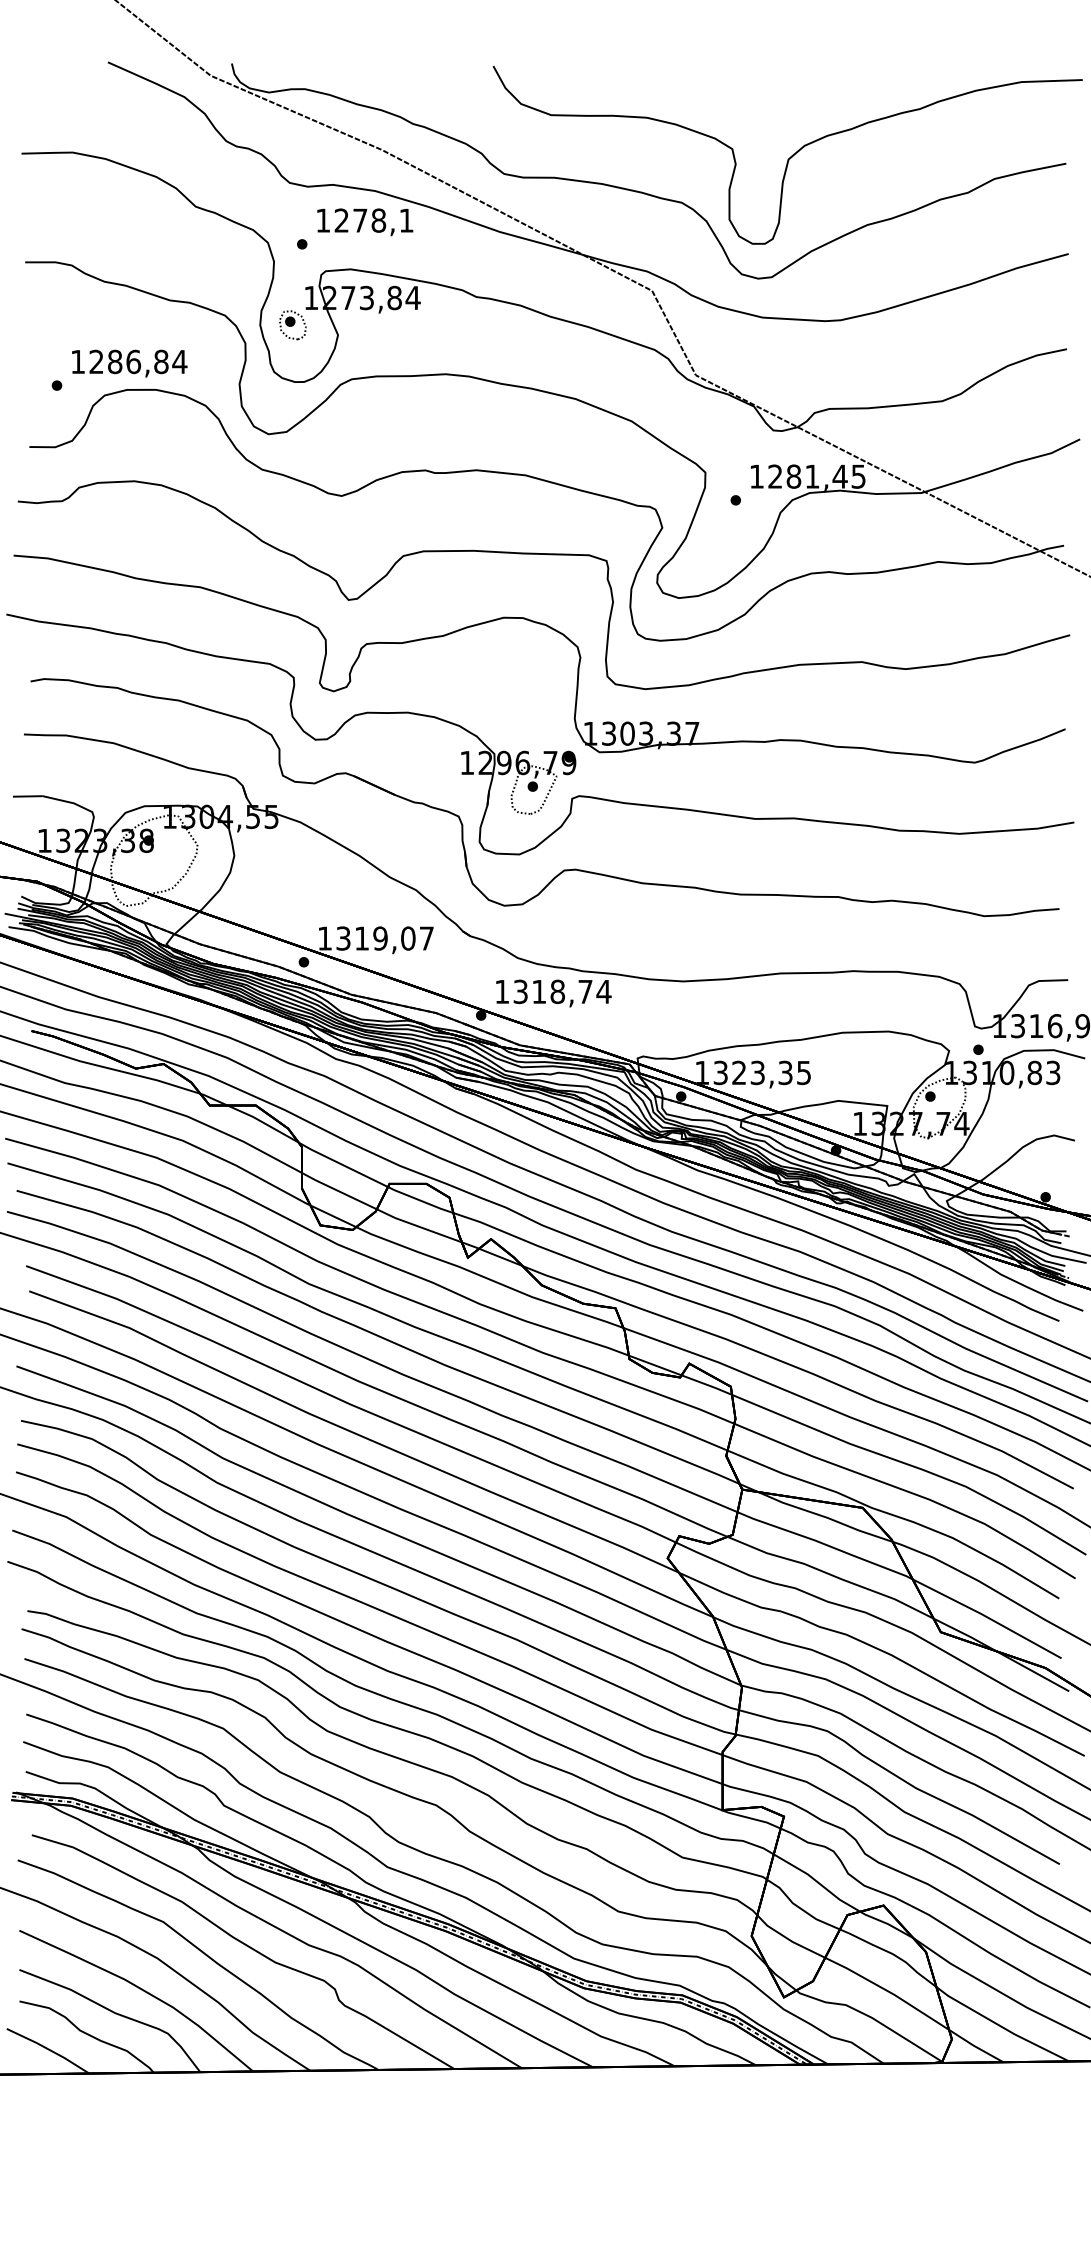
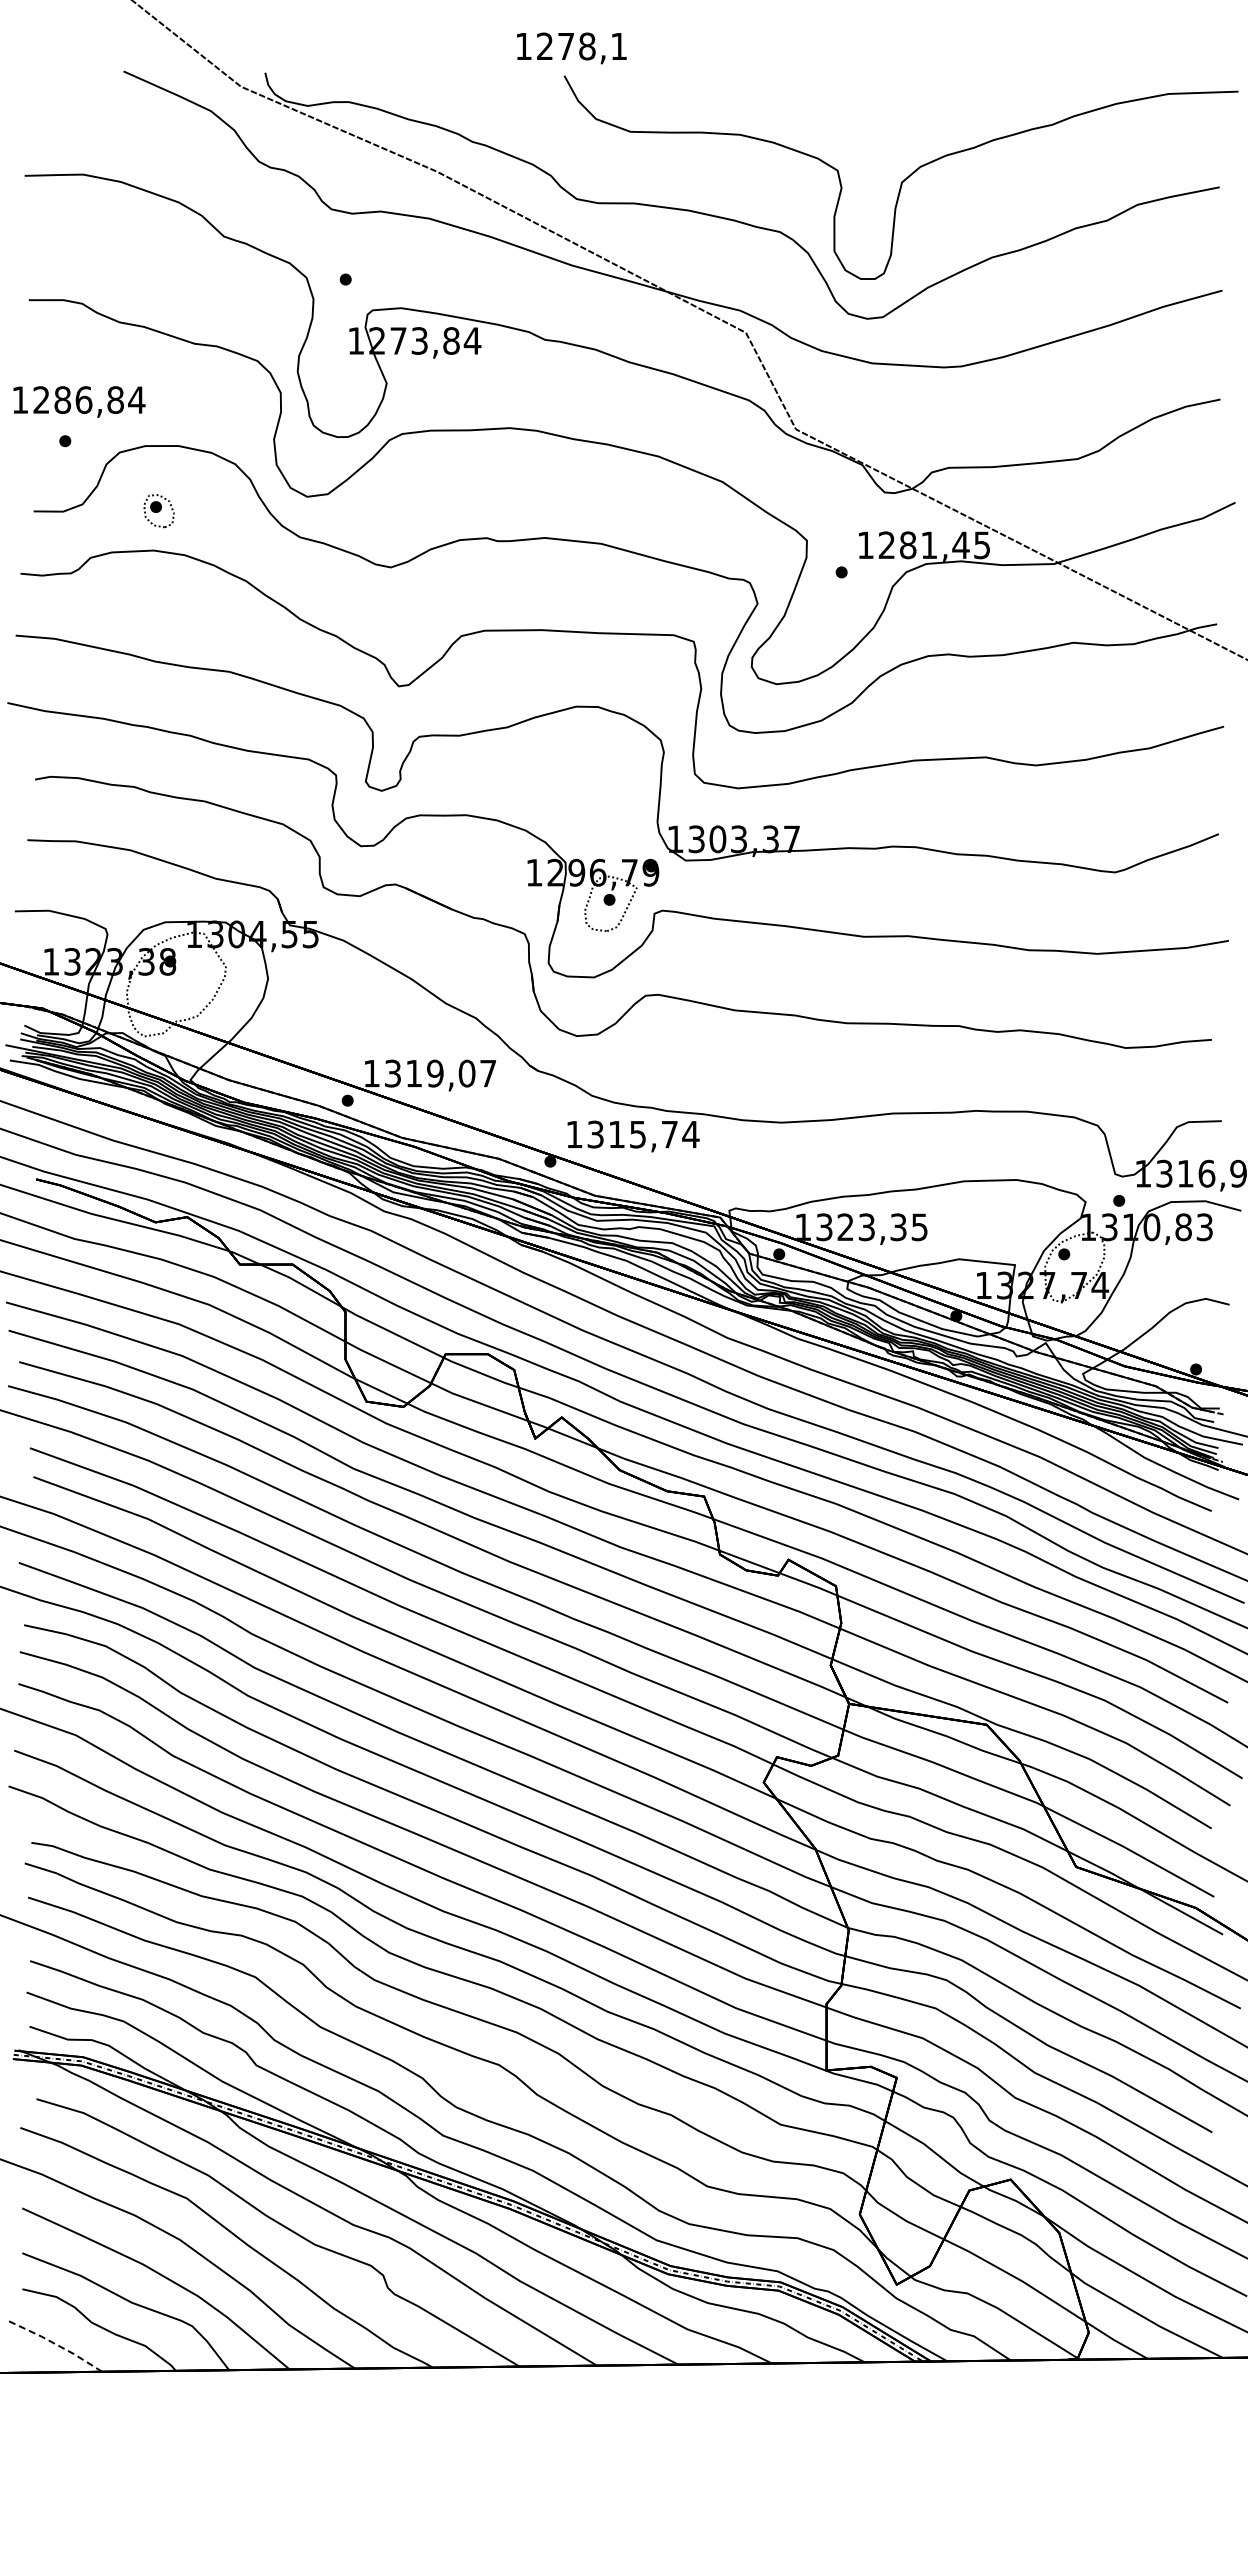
text: (364, 222) -> (571, 48), moved
part: (292, 325) -> (158, 511), moved
text: (129, 363) -> (79, 401), moved
text: (557, 991) -> (637, 1134), 1318,74 -> 1315,74
line: (48, 2049) -> (55, 2344), solid -> dashed

